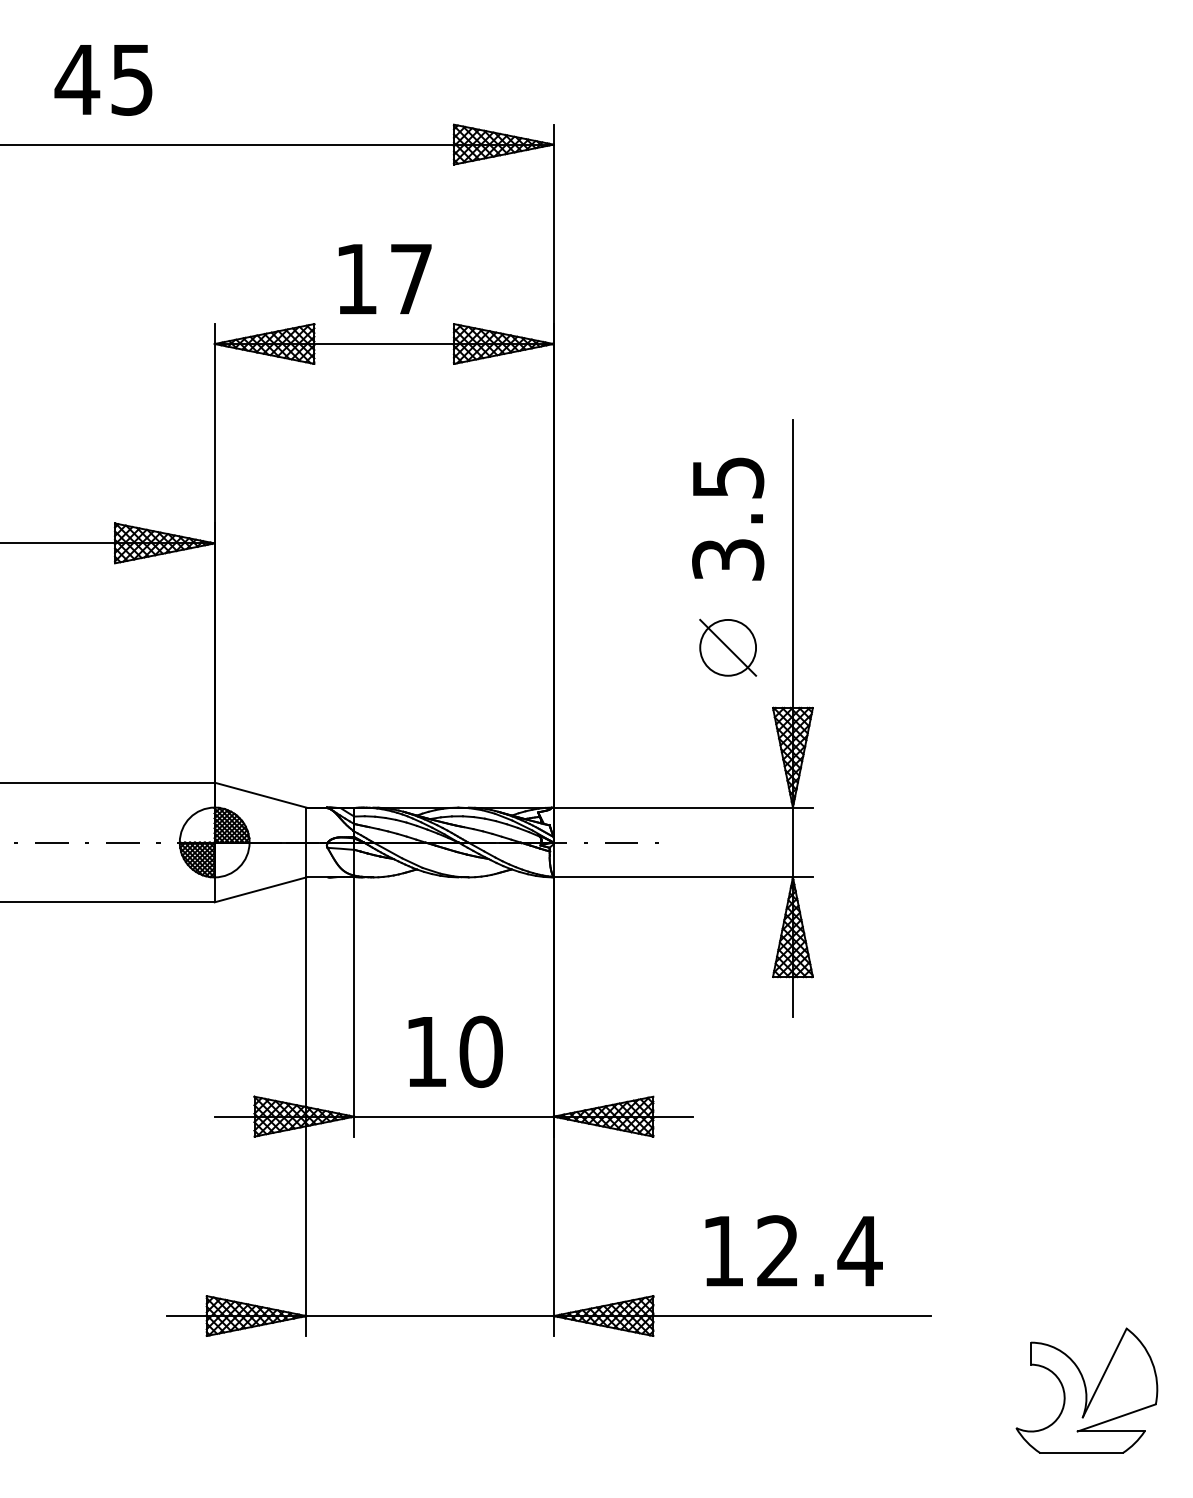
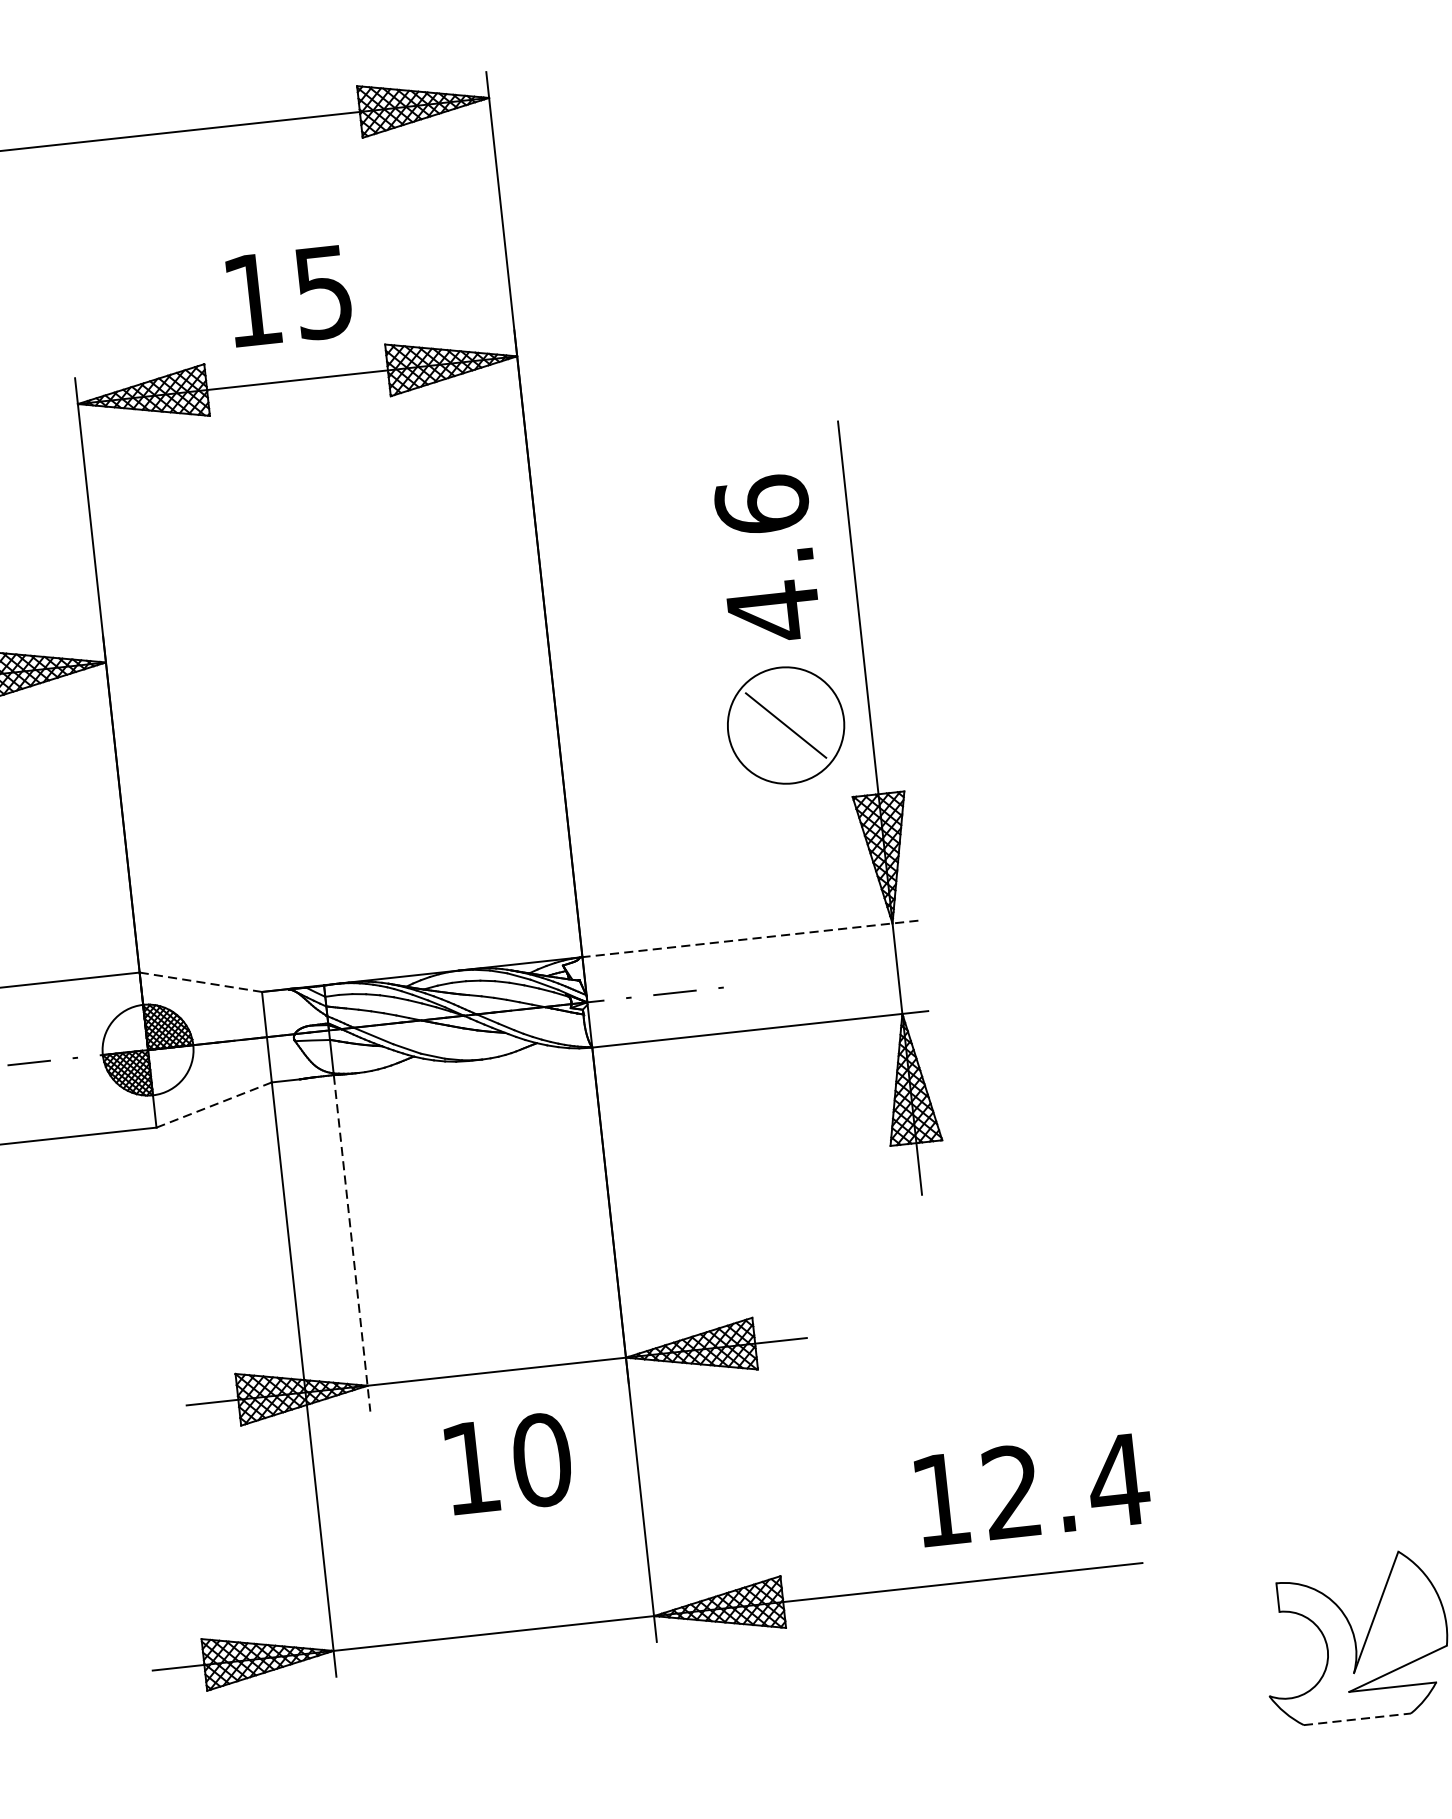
text: (410, 279) -> (322, 292), 17 -> 15
text: (728, 518) -> (768, 557), 3.5 -> 4.6
circle: (728, 647) -> (786, 725), size x1.6
line: (260, 795) -> (200, 982), solid -> dashed
line: (683, 807) -> (750, 938), solid -> dashed
line: (260, 889) -> (214, 1104), solid -> dashed
line: (354, 1007) -> (352, 1244), solid -> dashed
text: (455, 1051) -> (508, 1463), moved
text: (793, 1250) -> (1032, 1489), moved
line: (1082, 1453) -> (1358, 1719), solid -> dashed

